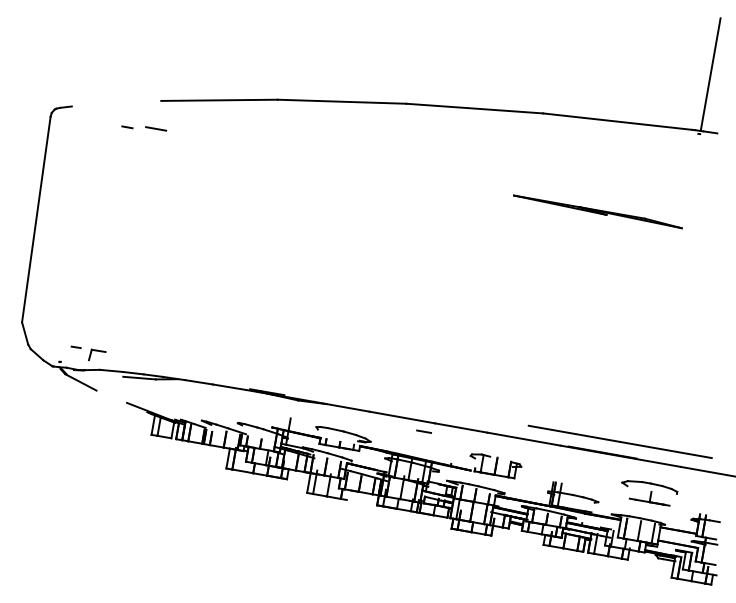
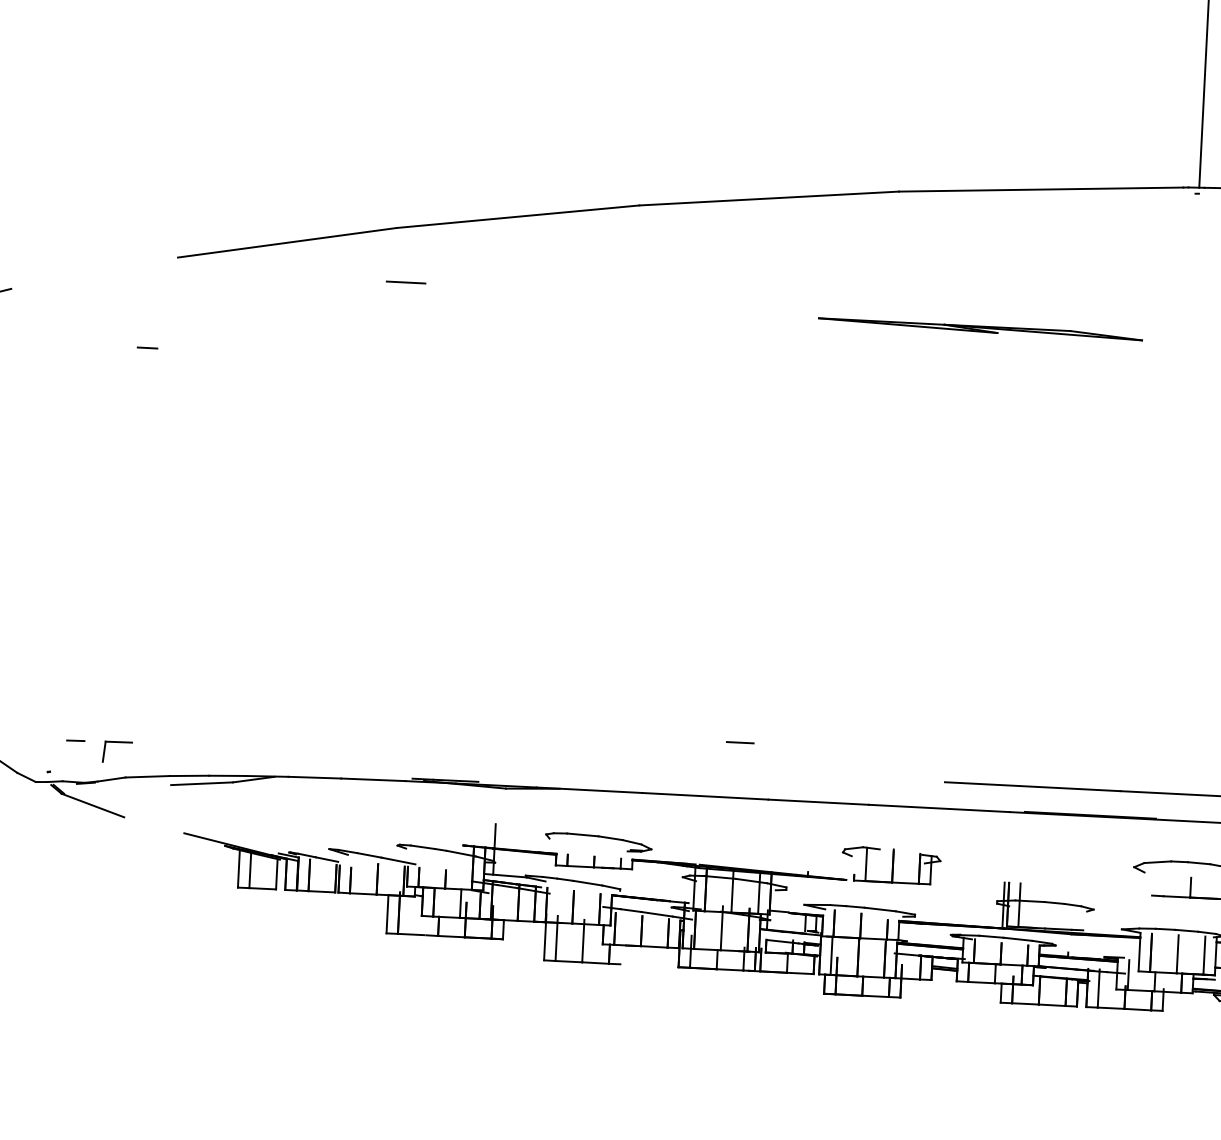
line: (127, 127) -> (147, 348), moved
line: (156, 128) -> (406, 281), moved
part: (597, 211) -> (979, 328), moved
line: (423, 431) -> (739, 742), moved

